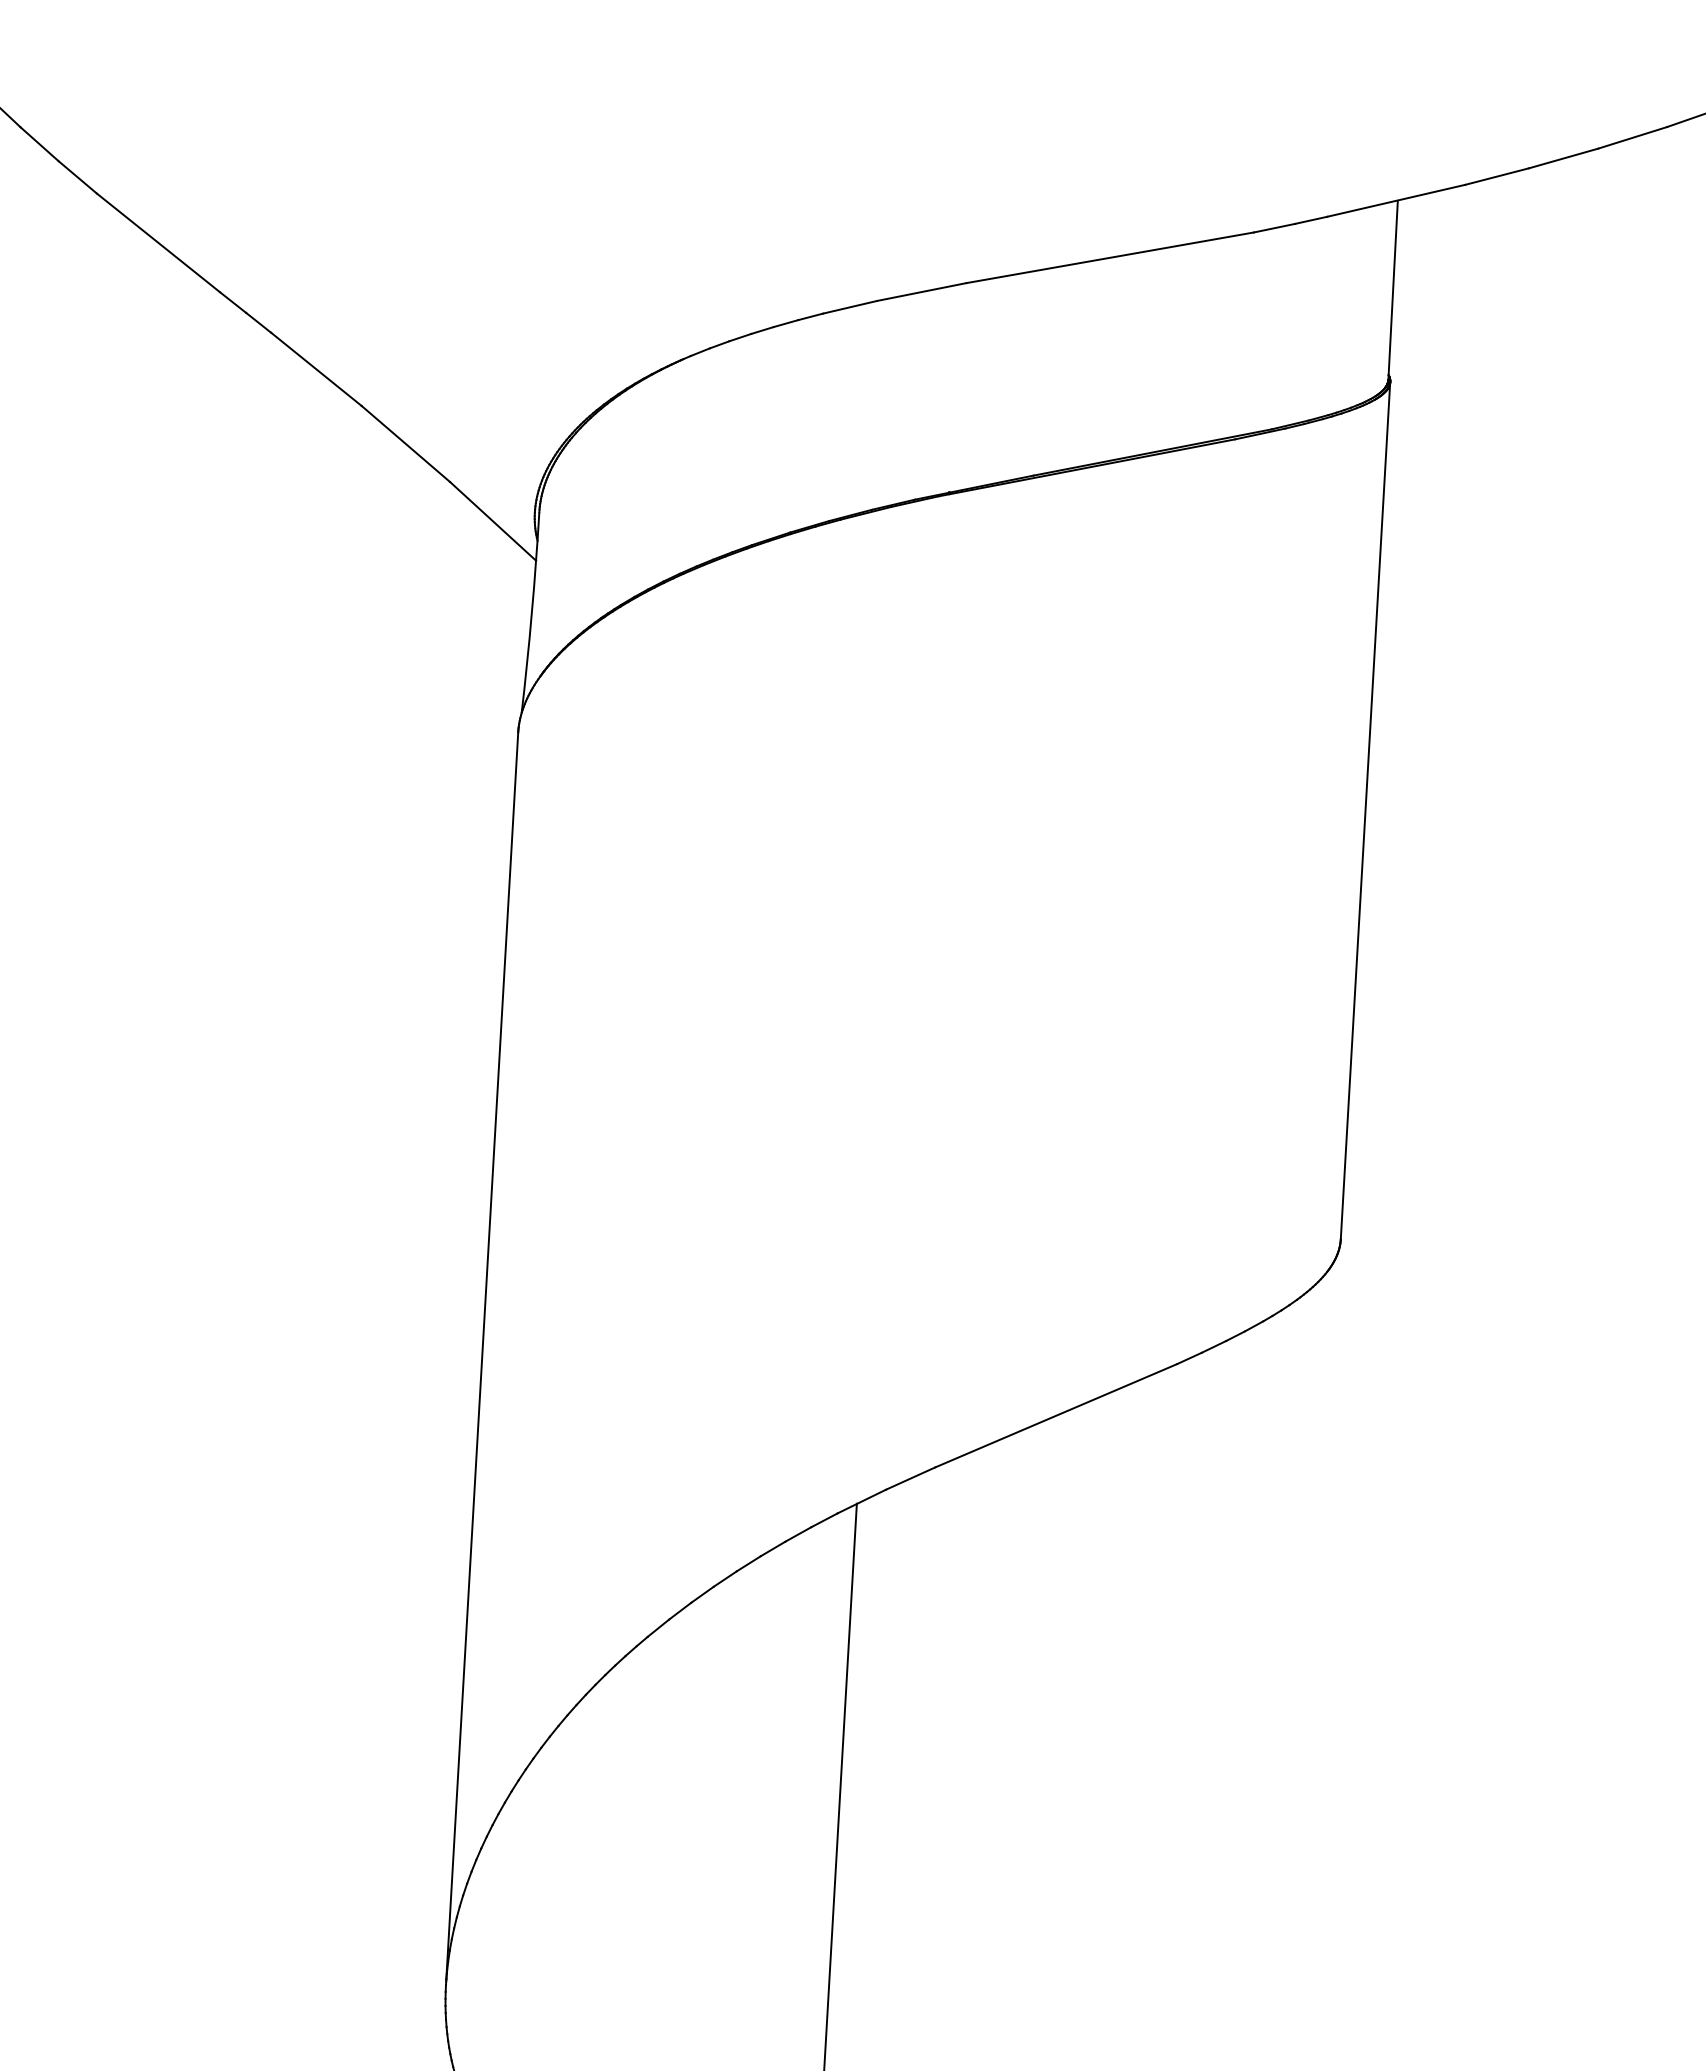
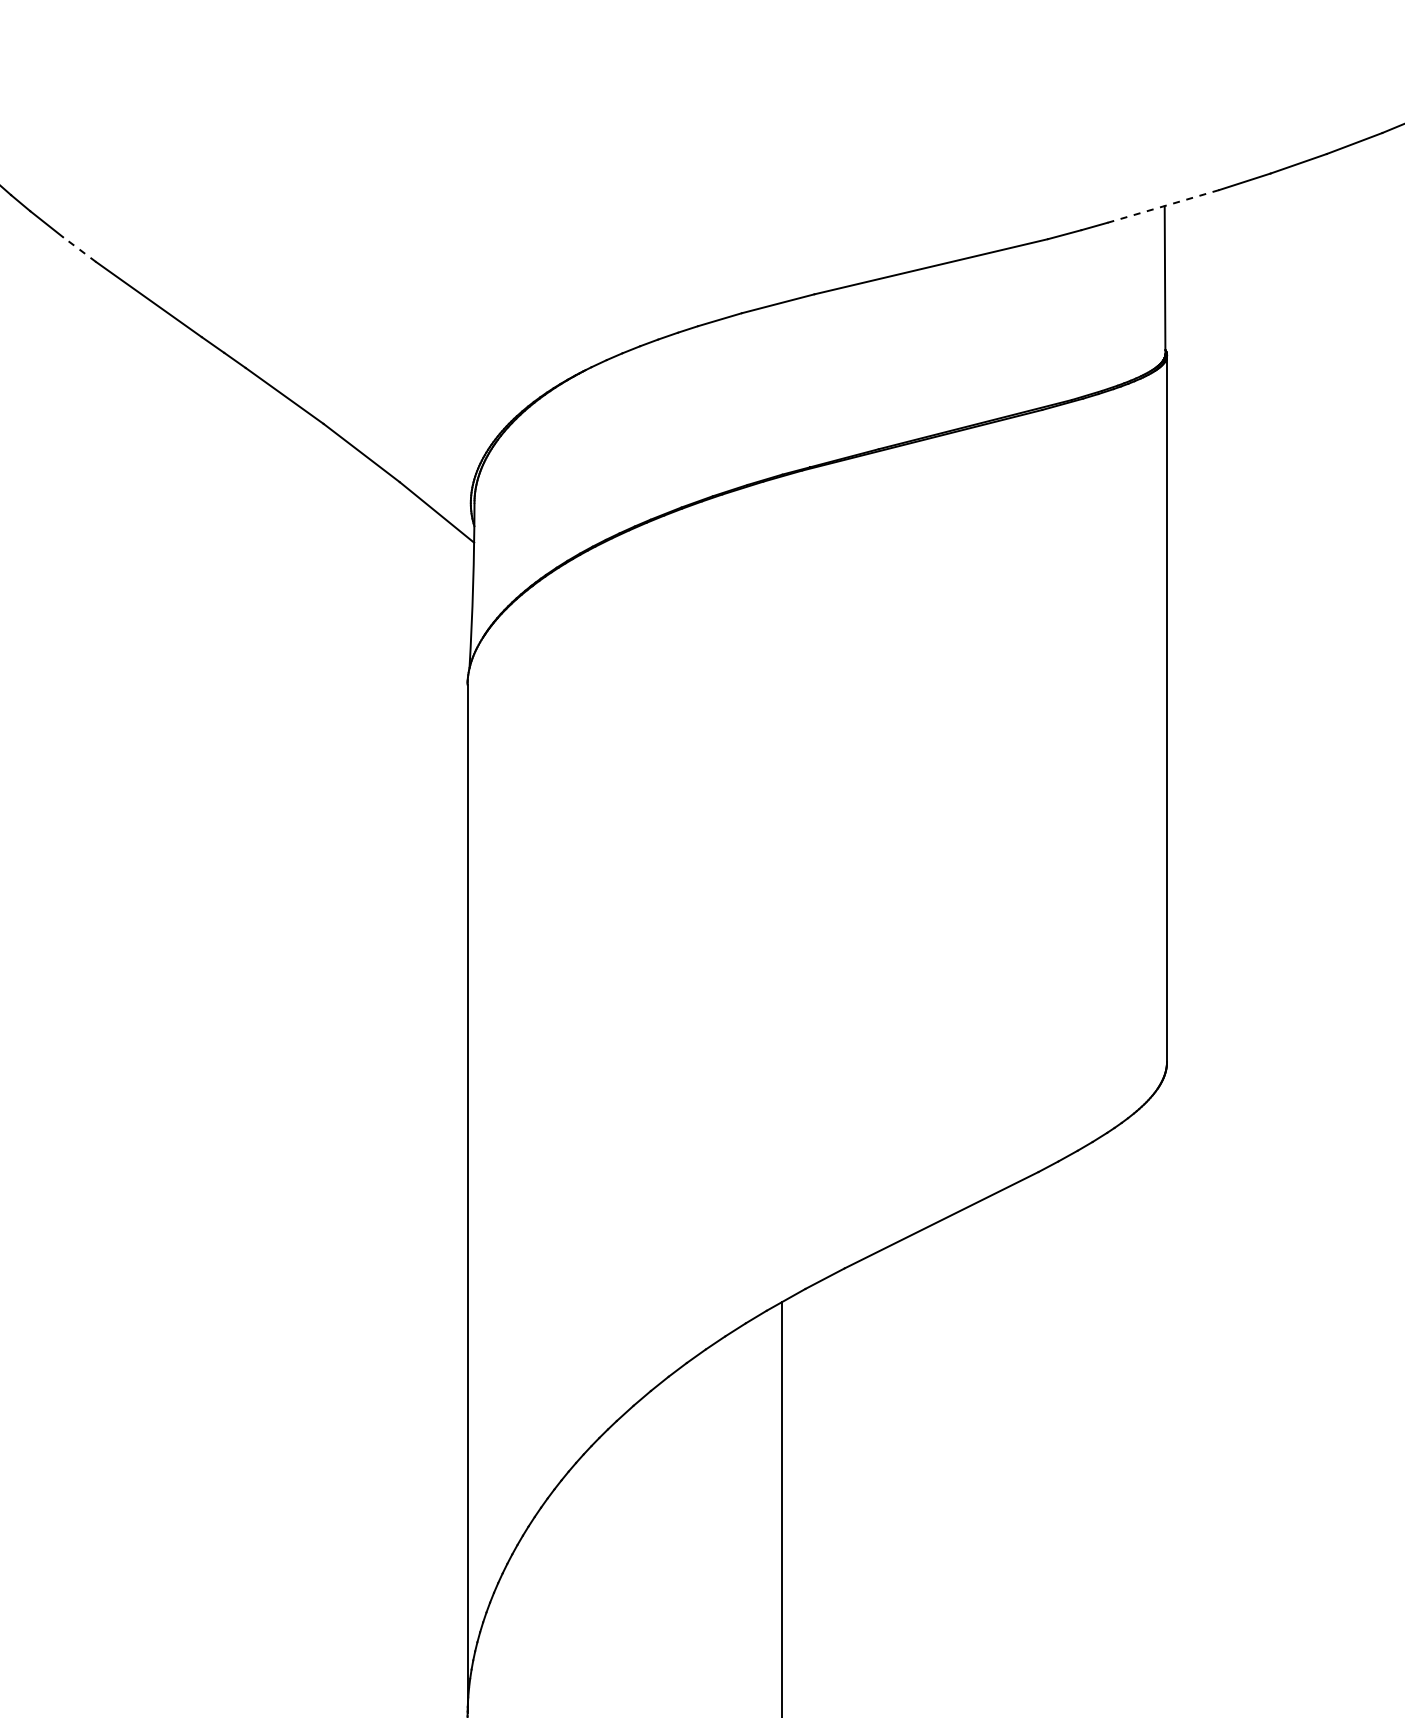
line: (77, 177) -> (79, 249), solid -> dashed
line: (1395, 200) -> (1162, 206), solid -> dashed

